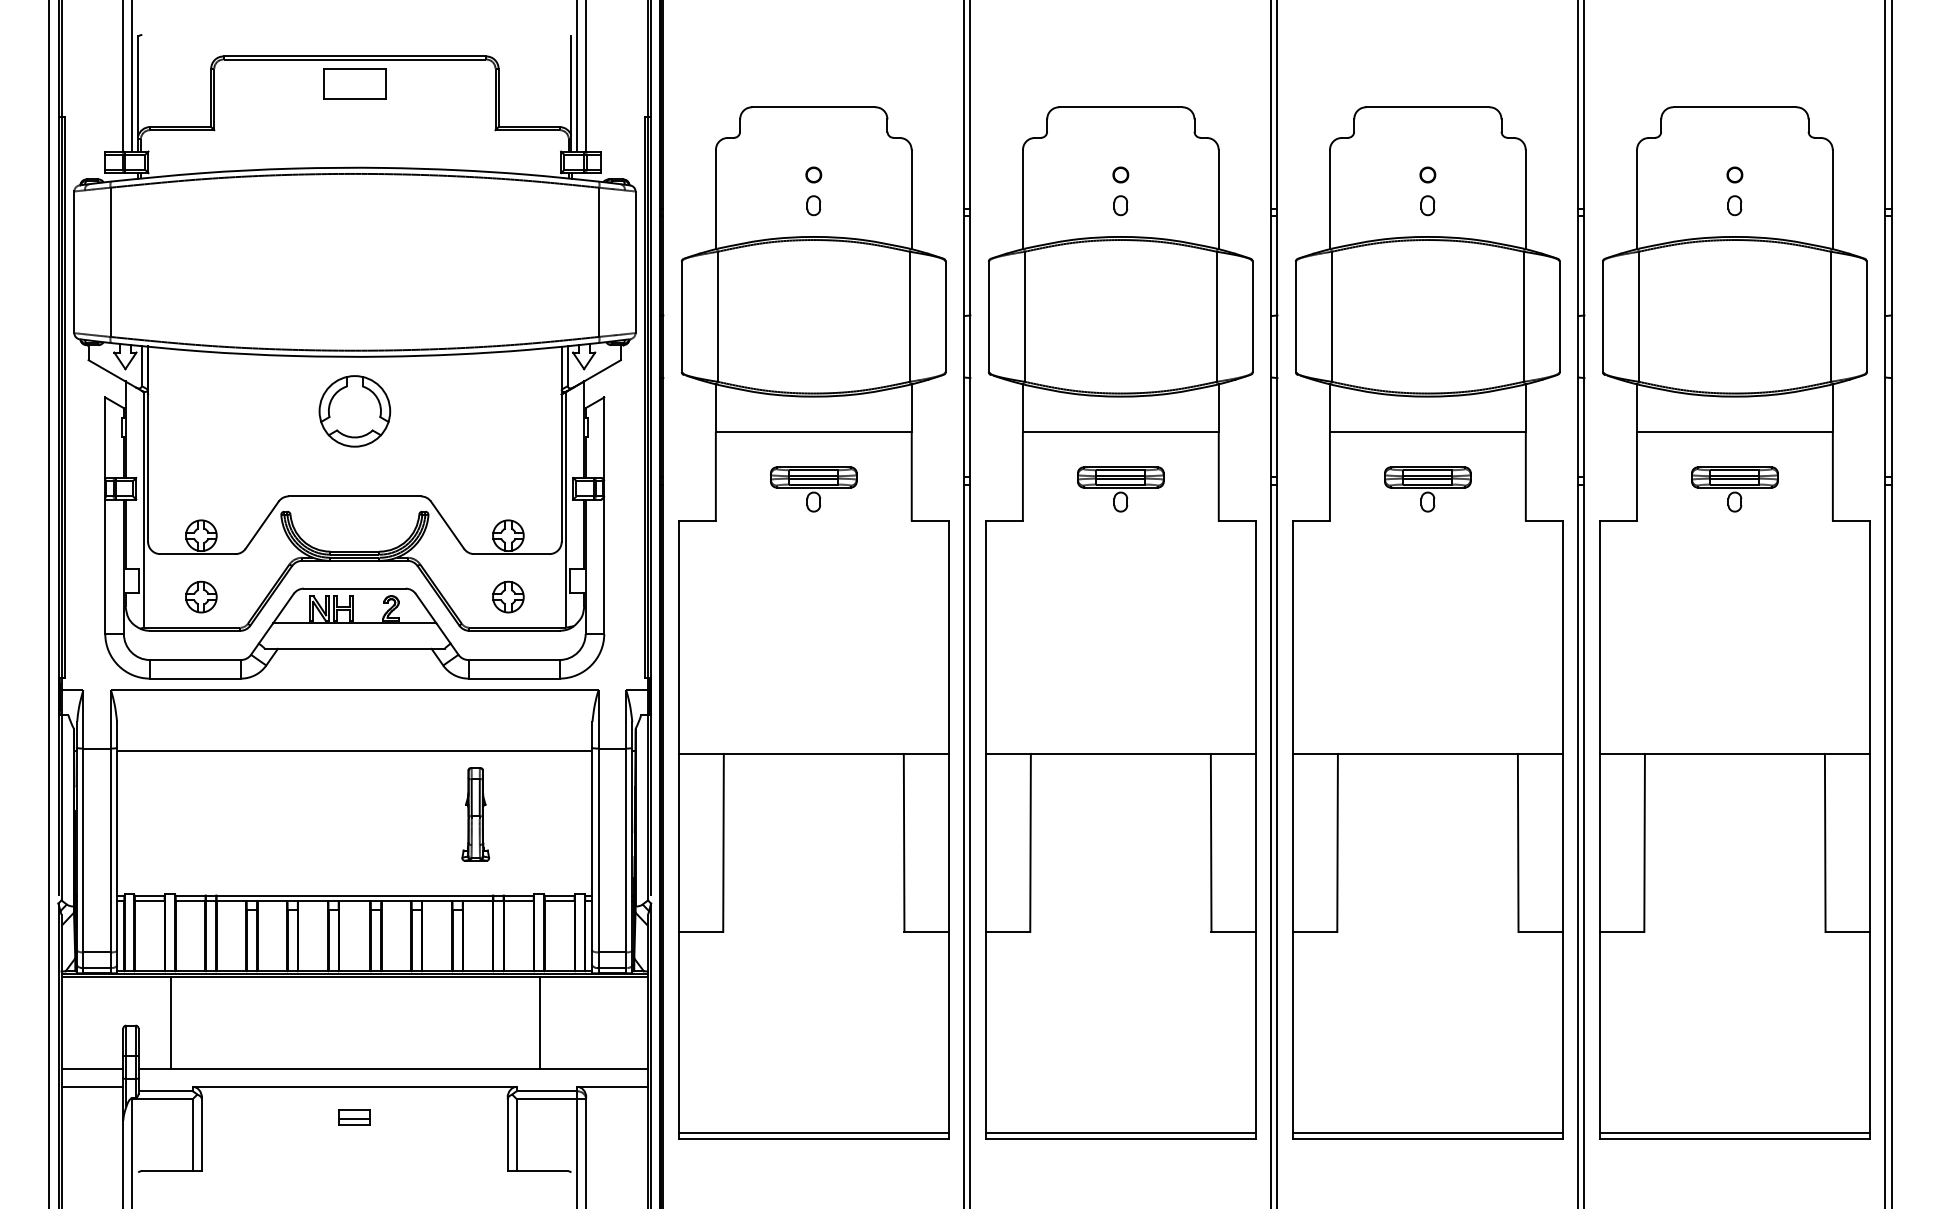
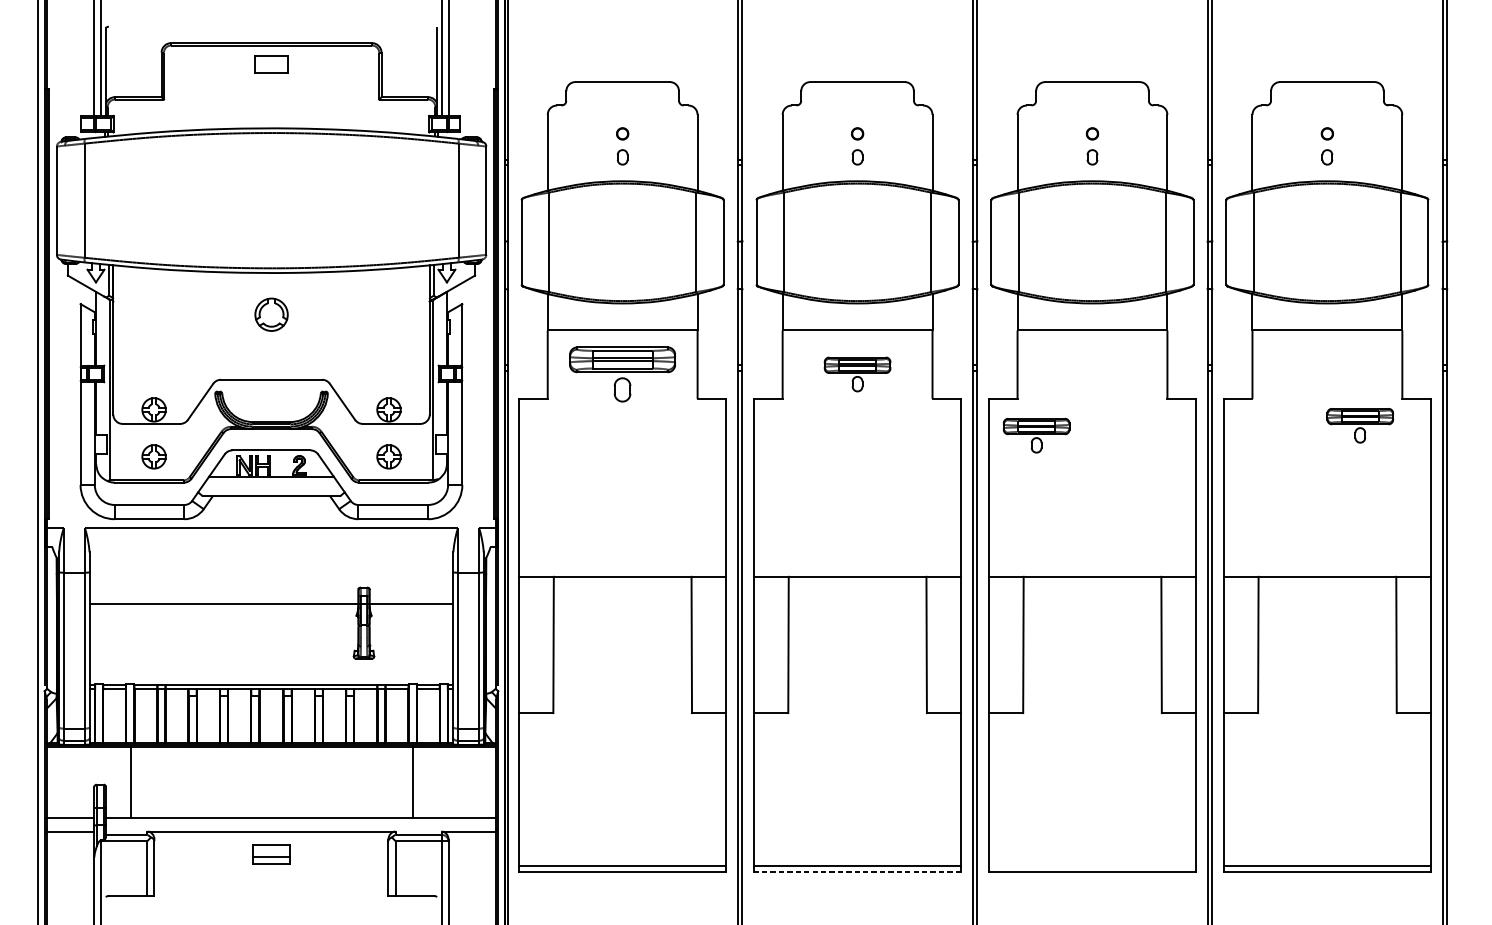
part: (354, 83) -> (271, 63), size x0.7
part: (354, 411) -> (271, 314), size x0.6
part: (813, 489) -> (622, 374), size x1.6
part: (1427, 489) -> (1036, 435), moved
part: (1734, 489) -> (1359, 425), moved
line: (354, 750) -> (271, 603), moved
part: (354, 1117) -> (271, 854), size x1.6
line: (1427, 1132) -> (1092, 866), removed
line: (1120, 1139) -> (857, 871), solid -> dashed

